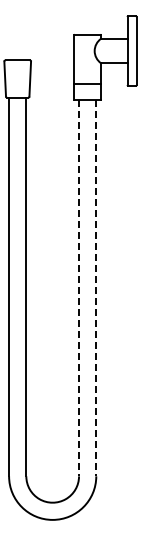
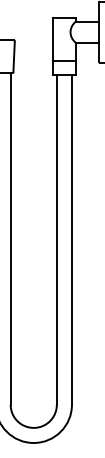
line: (79, 288) -> (57, 240), dashed -> solid
line: (96, 288) -> (72, 240), dashed -> solid

